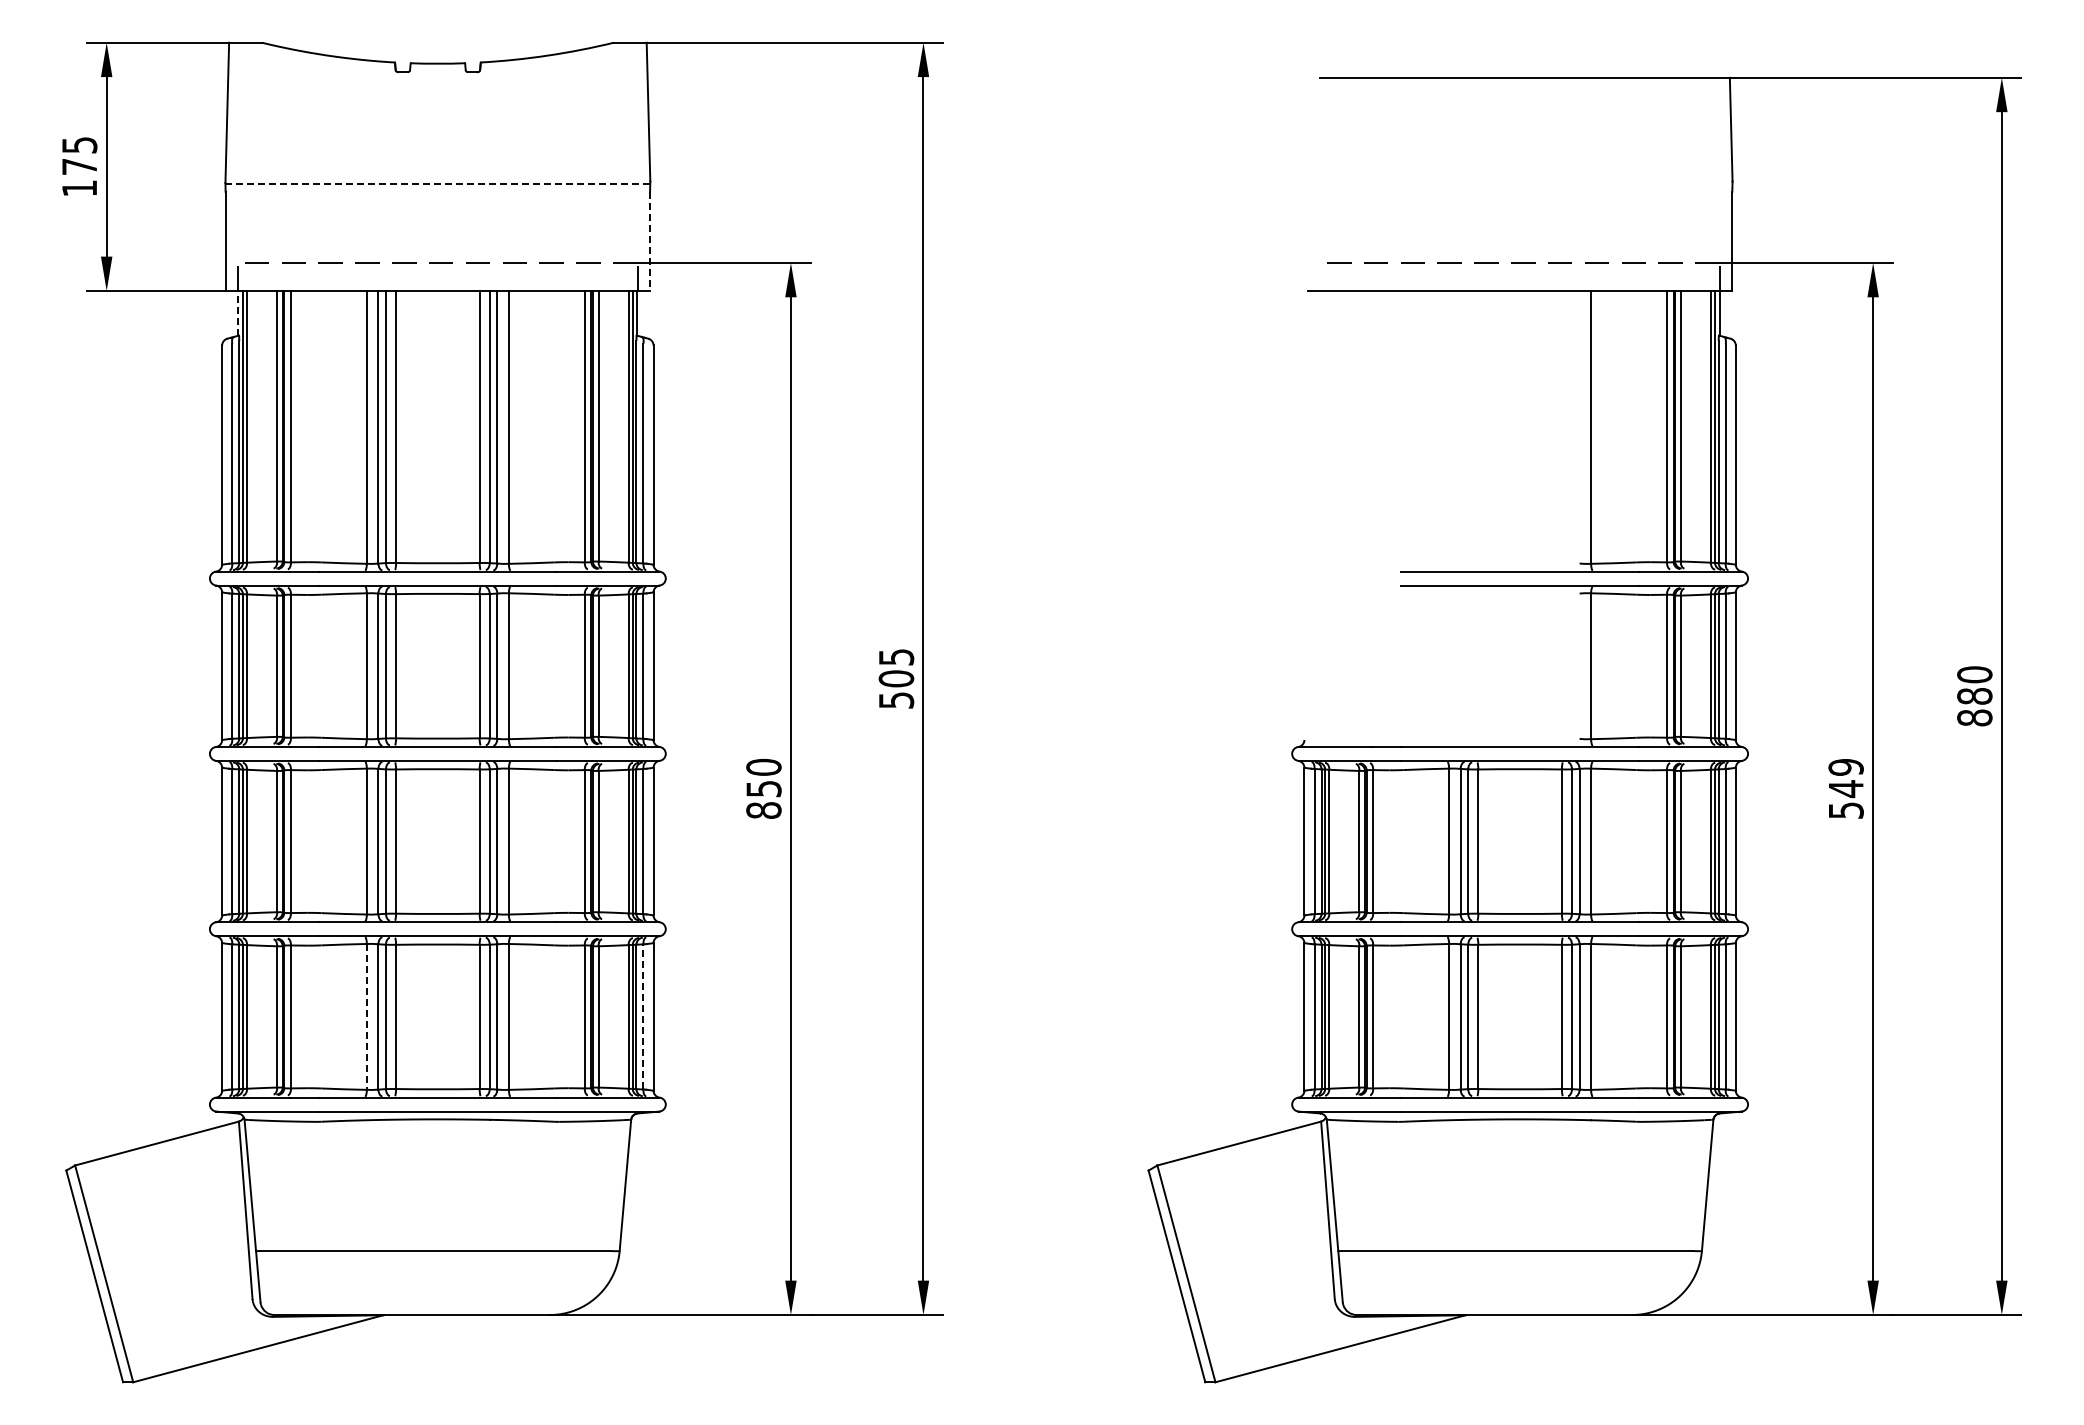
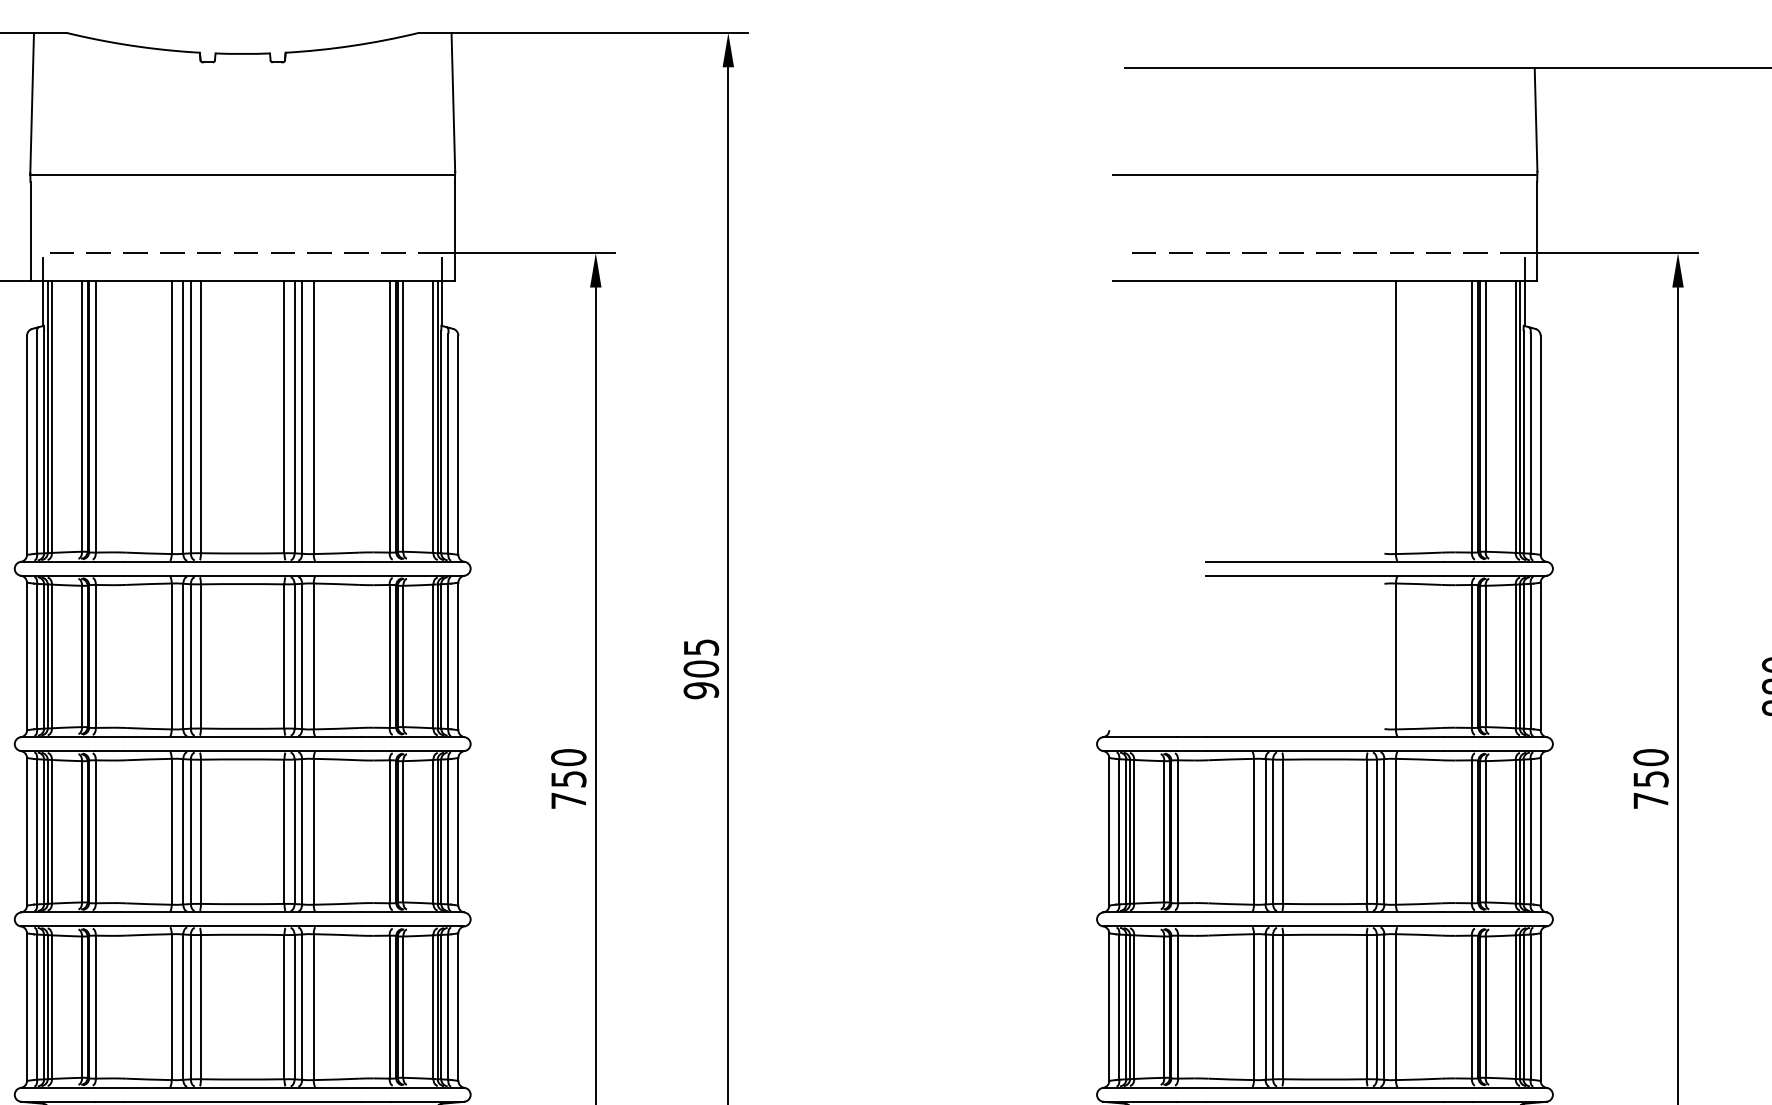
line: (437, 184) -> (242, 174), dashed -> solid
line: (1519, 184) -> (1324, 174), added
line: (650, 241) -> (455, 231), dashed -> solid
line: (238, 312) -> (43, 302), dashed -> solid
text: (896, 700) -> (701, 690), 505 -> 905
text: (1845, 788) -> (1650, 778), 549 -> 750
text: (763, 810) -> (568, 800), 850 -> 750
line: (366, 1016) -> (171, 1006), dashed -> solid
line: (643, 1016) -> (448, 1006), dashed -> solid

